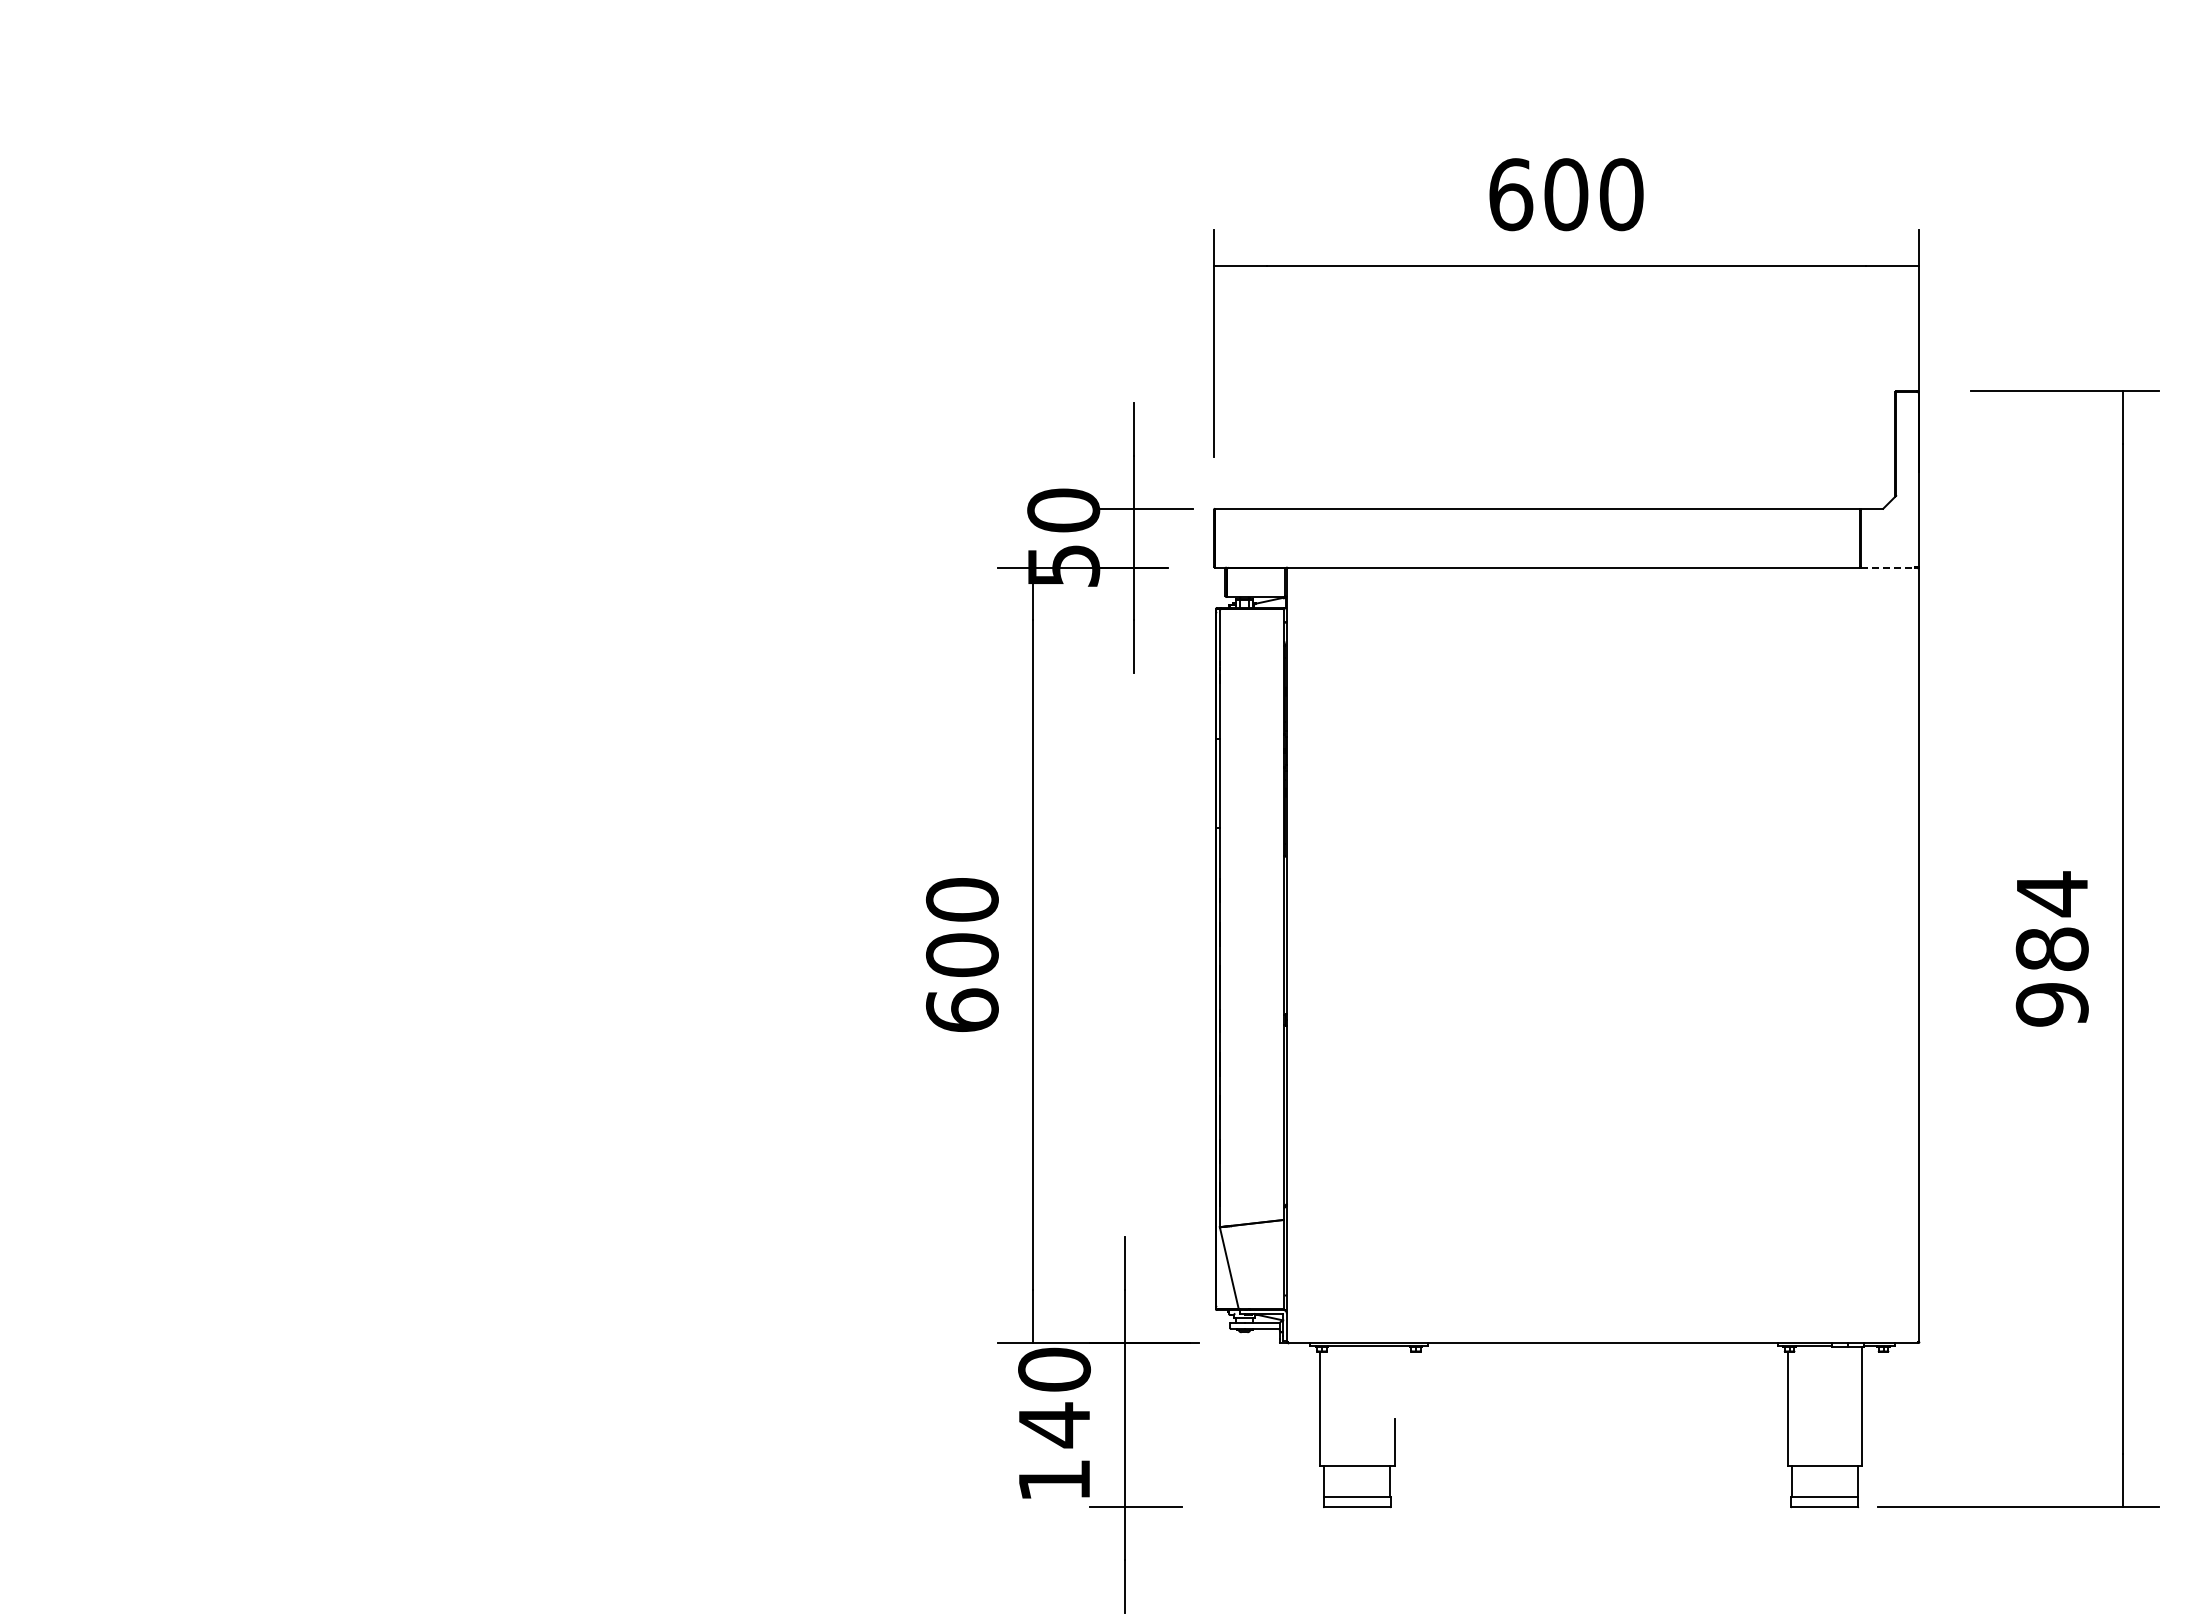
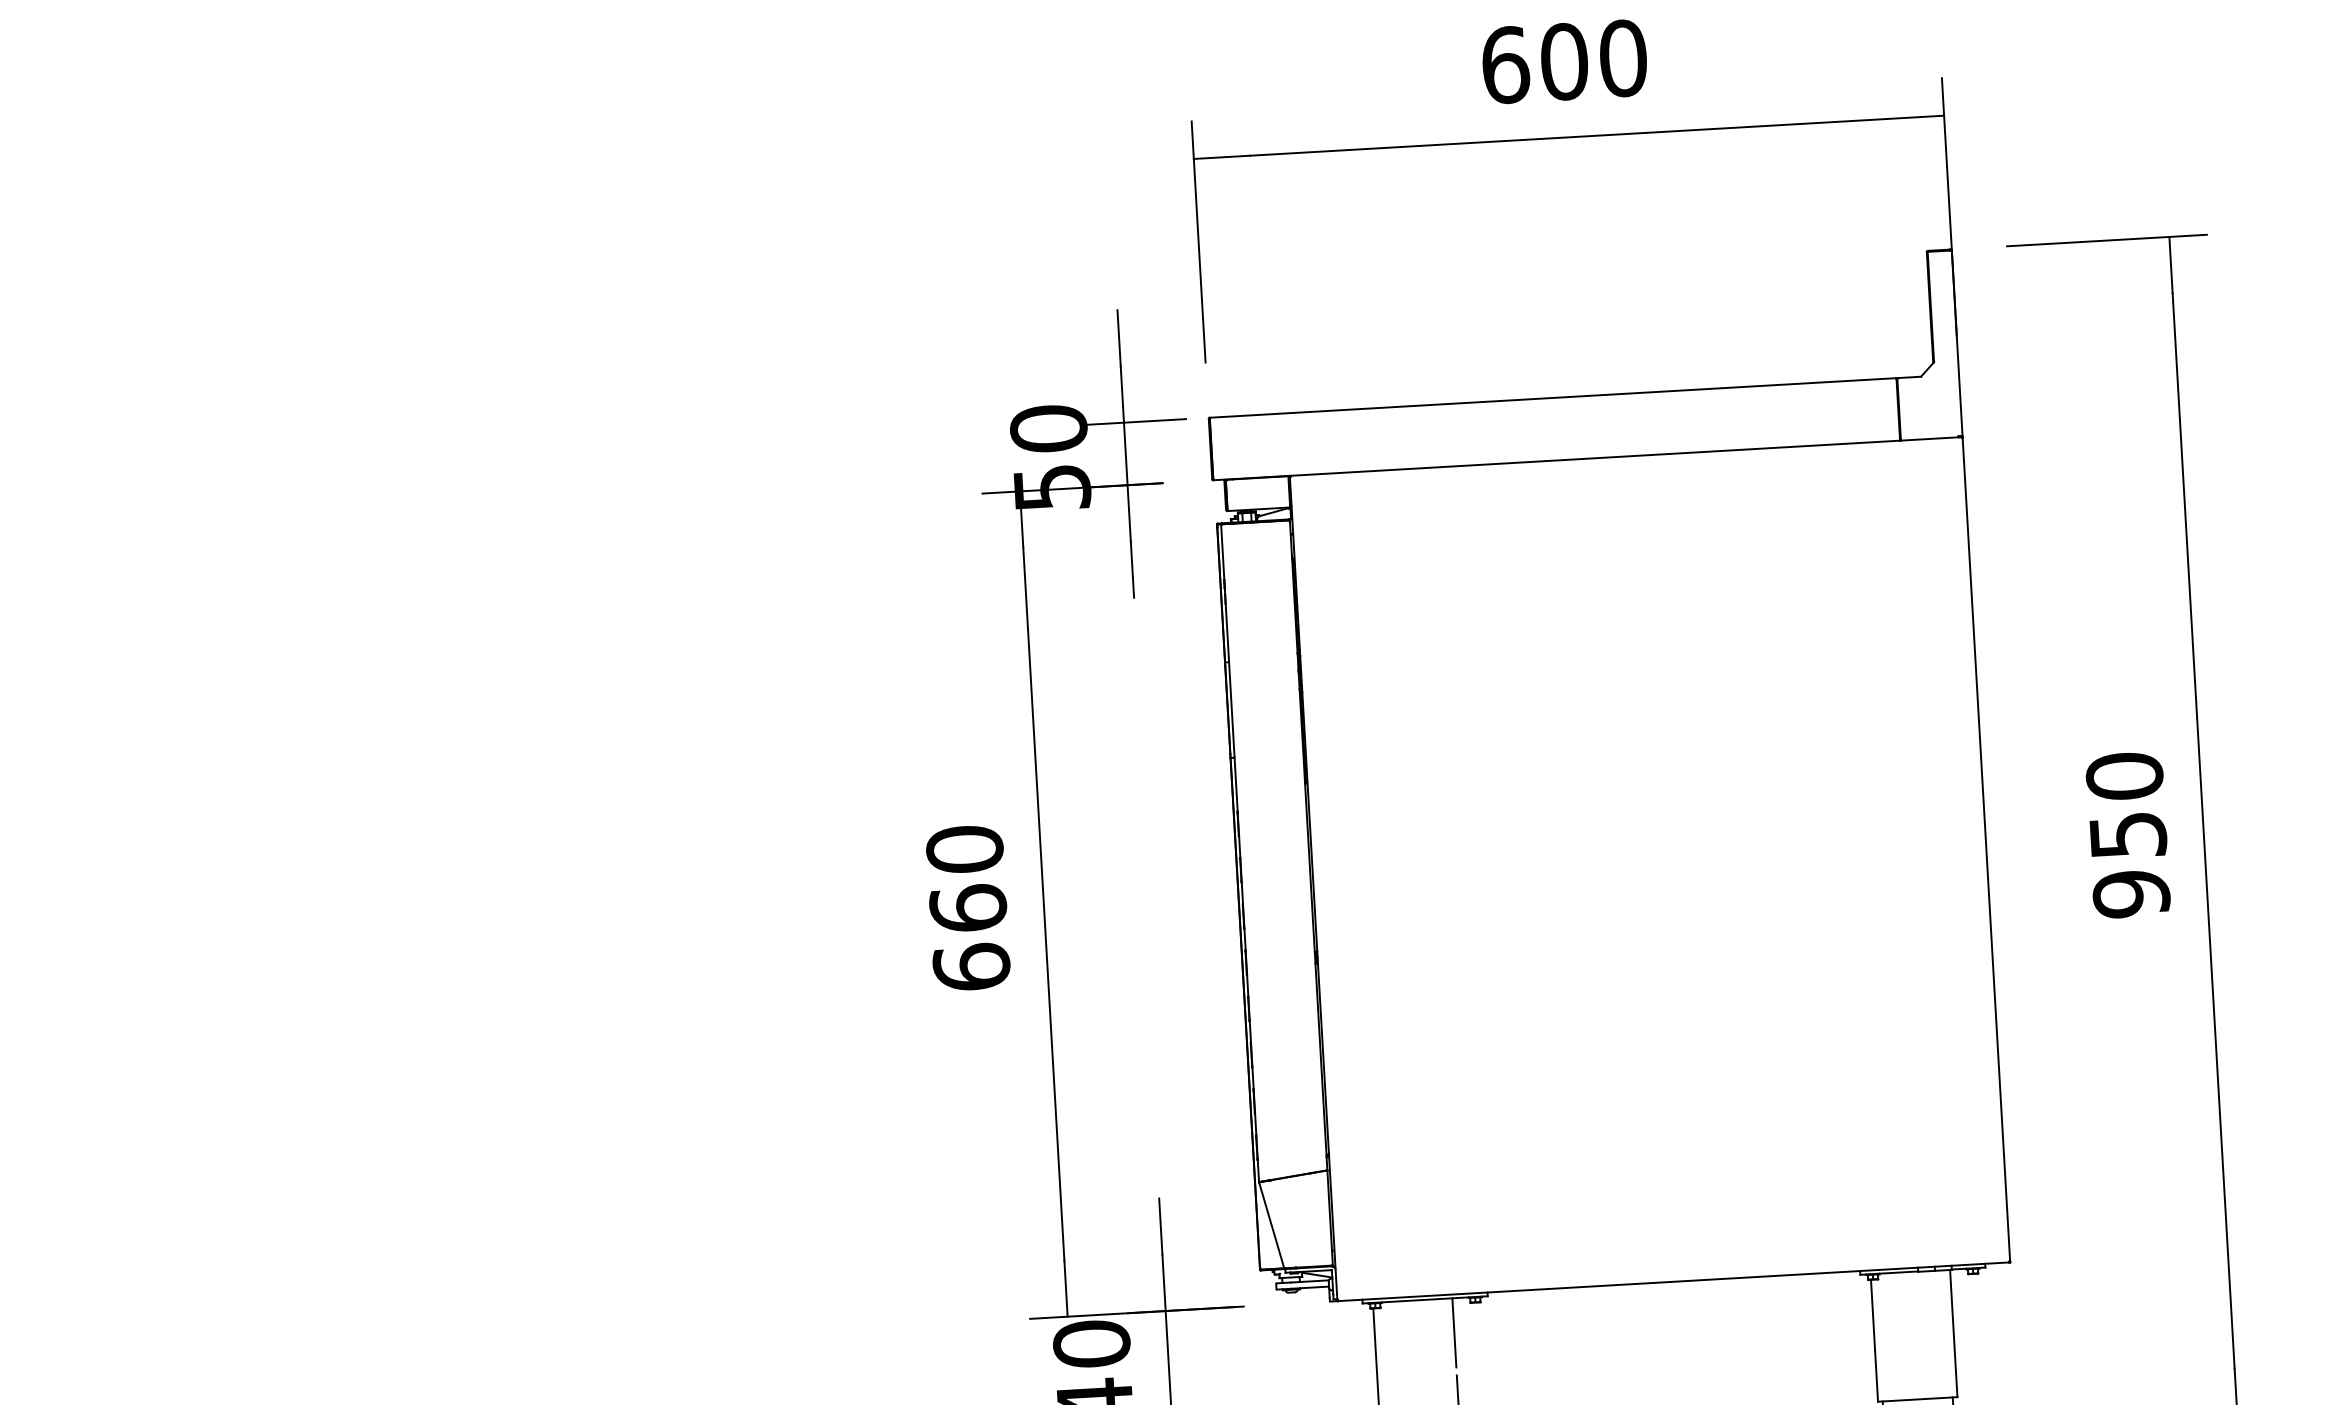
line: (1888, 567) -> (1930, 438), dashed -> solid
text: (2051, 920) -> (2125, 804), 984 -> 950
text: (961, 954) -> (967, 907), 600 -> 660
line: (1394, 1378) -> (1454, 1332), added

